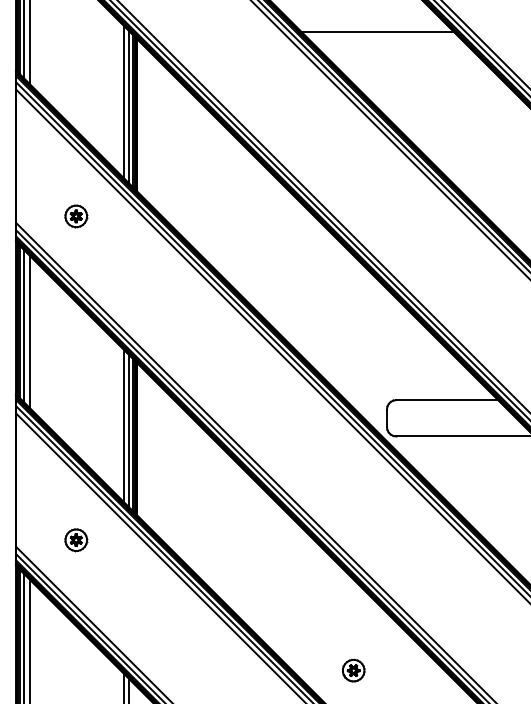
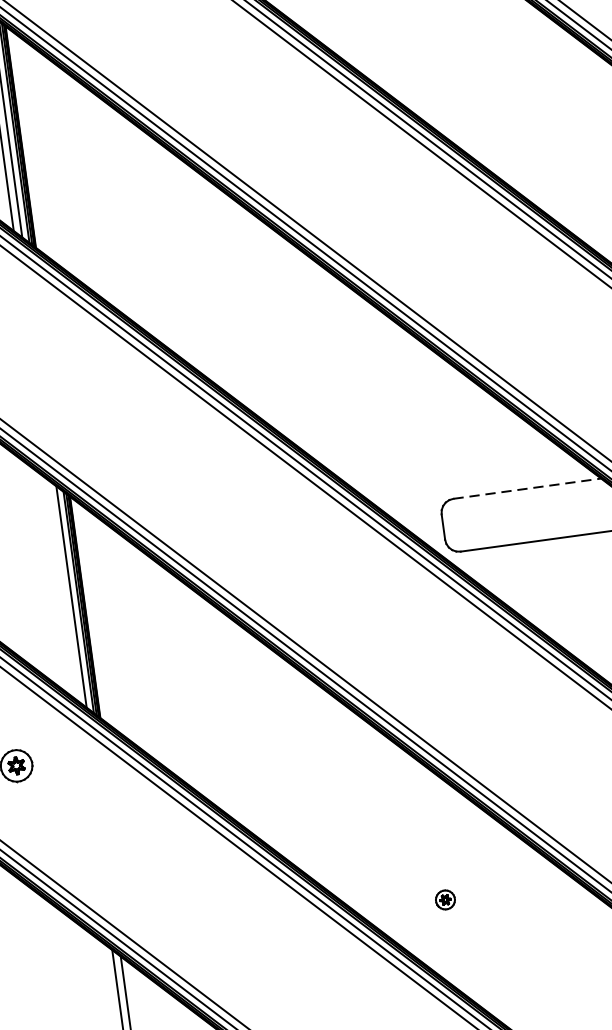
line: (447, 400) -> (527, 489), solid -> dashed
line: (123, 425) -> (62, 589), removed
part: (353, 670) -> (444, 899), size x0.6

